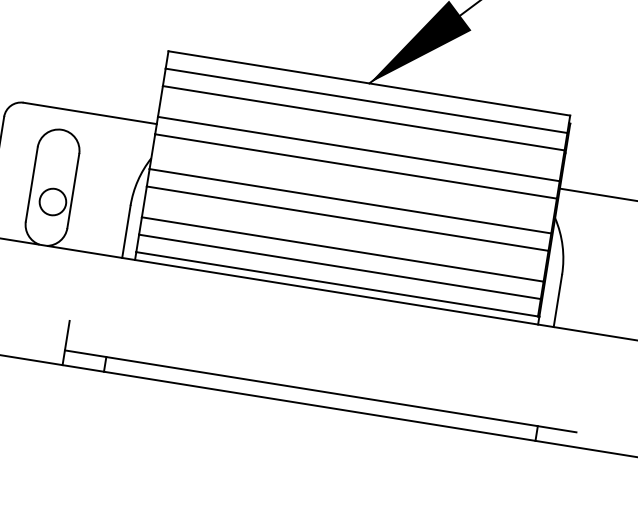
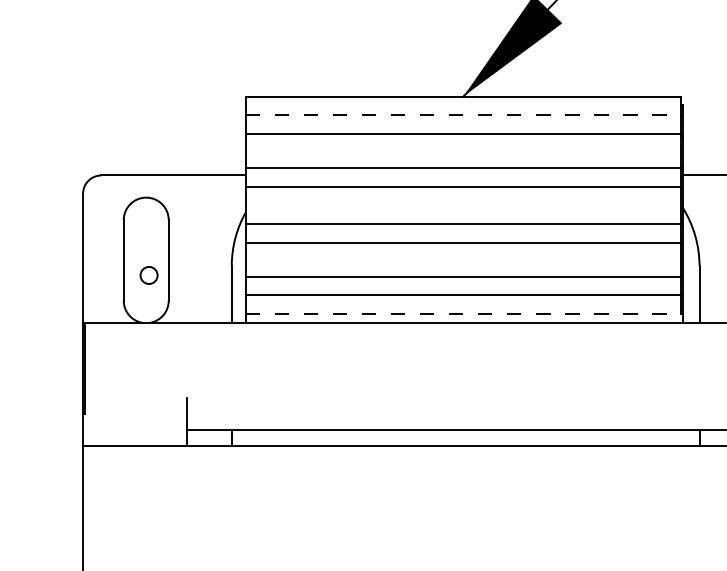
line: (366, 100) -> (463, 115), solid -> dashed
circle: (52, 201) -> (148, 275), size x0.6
line: (337, 284) -> (463, 314), solid -> dashed

